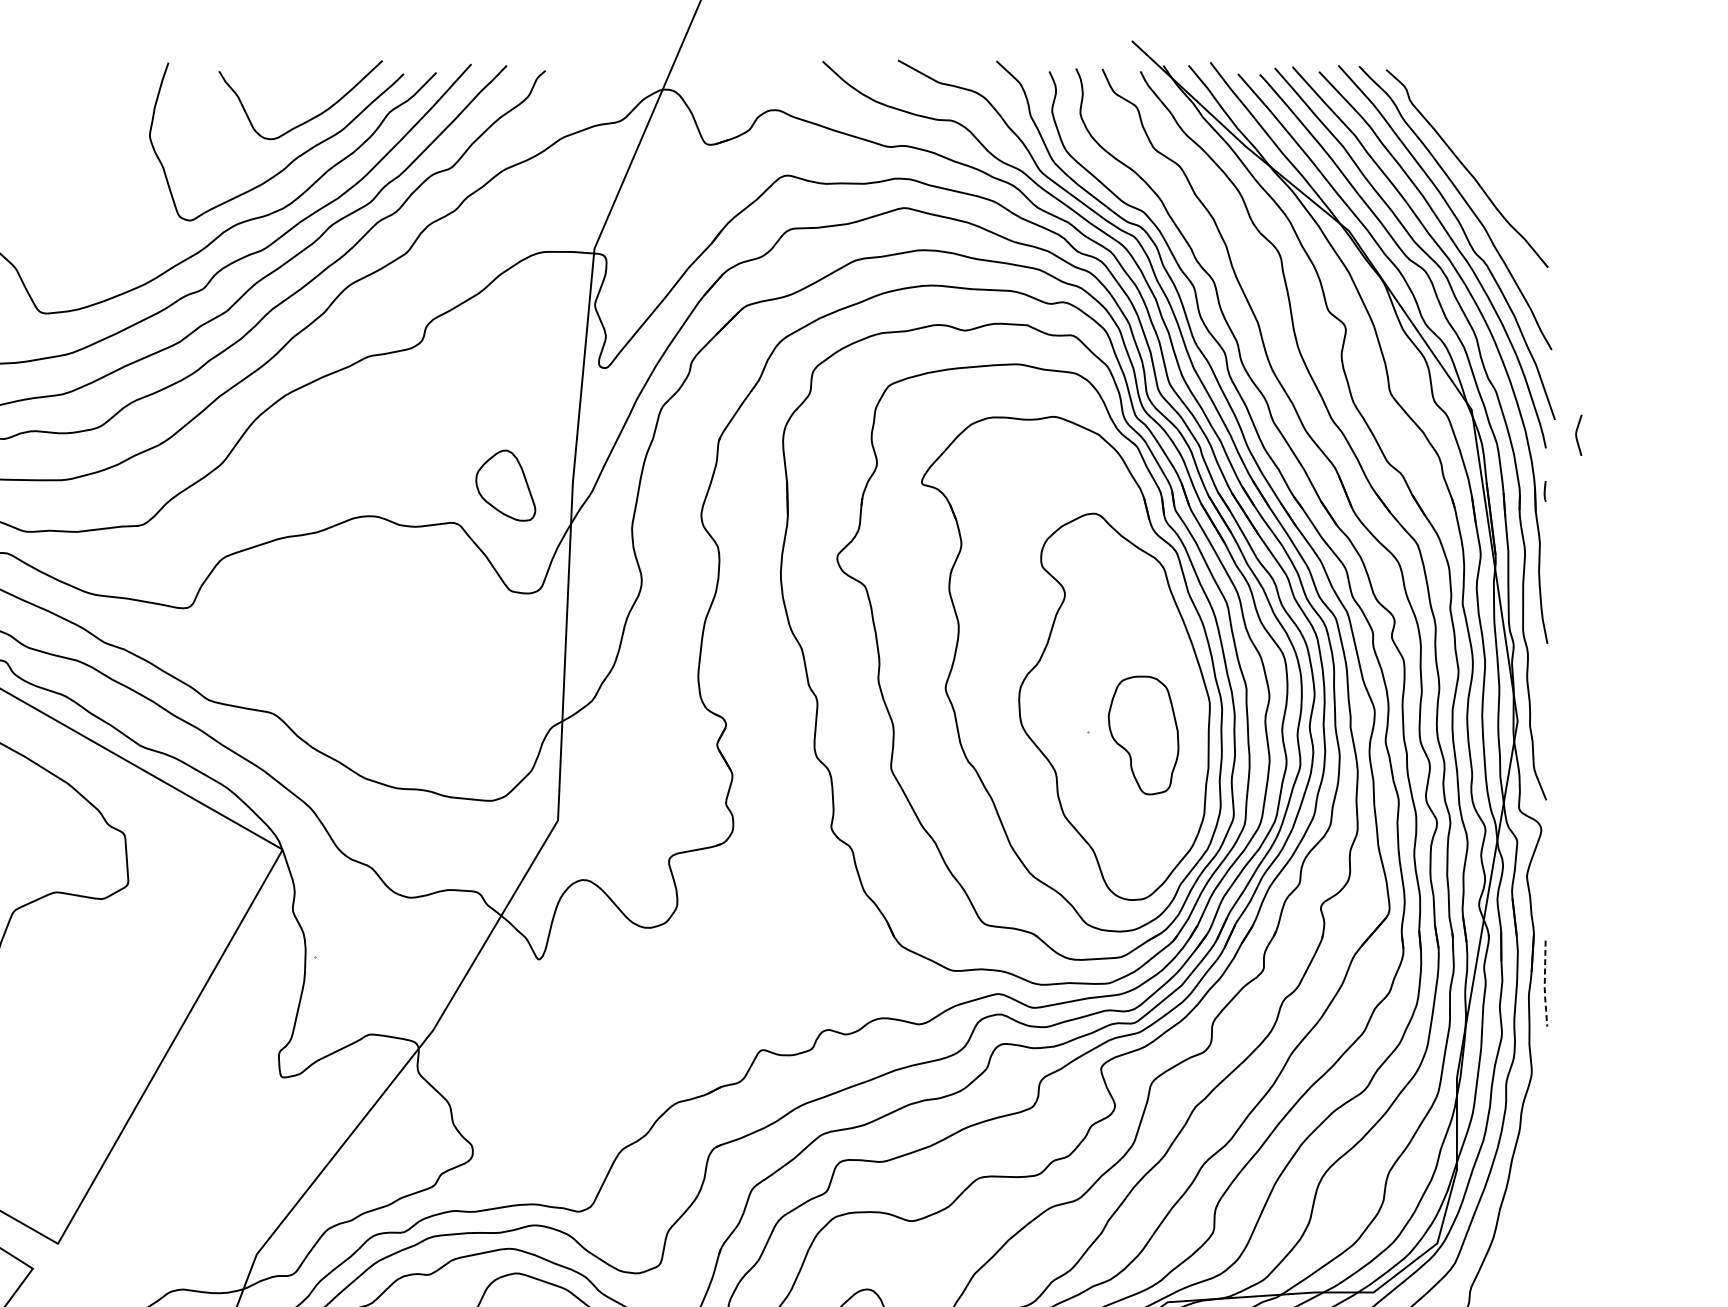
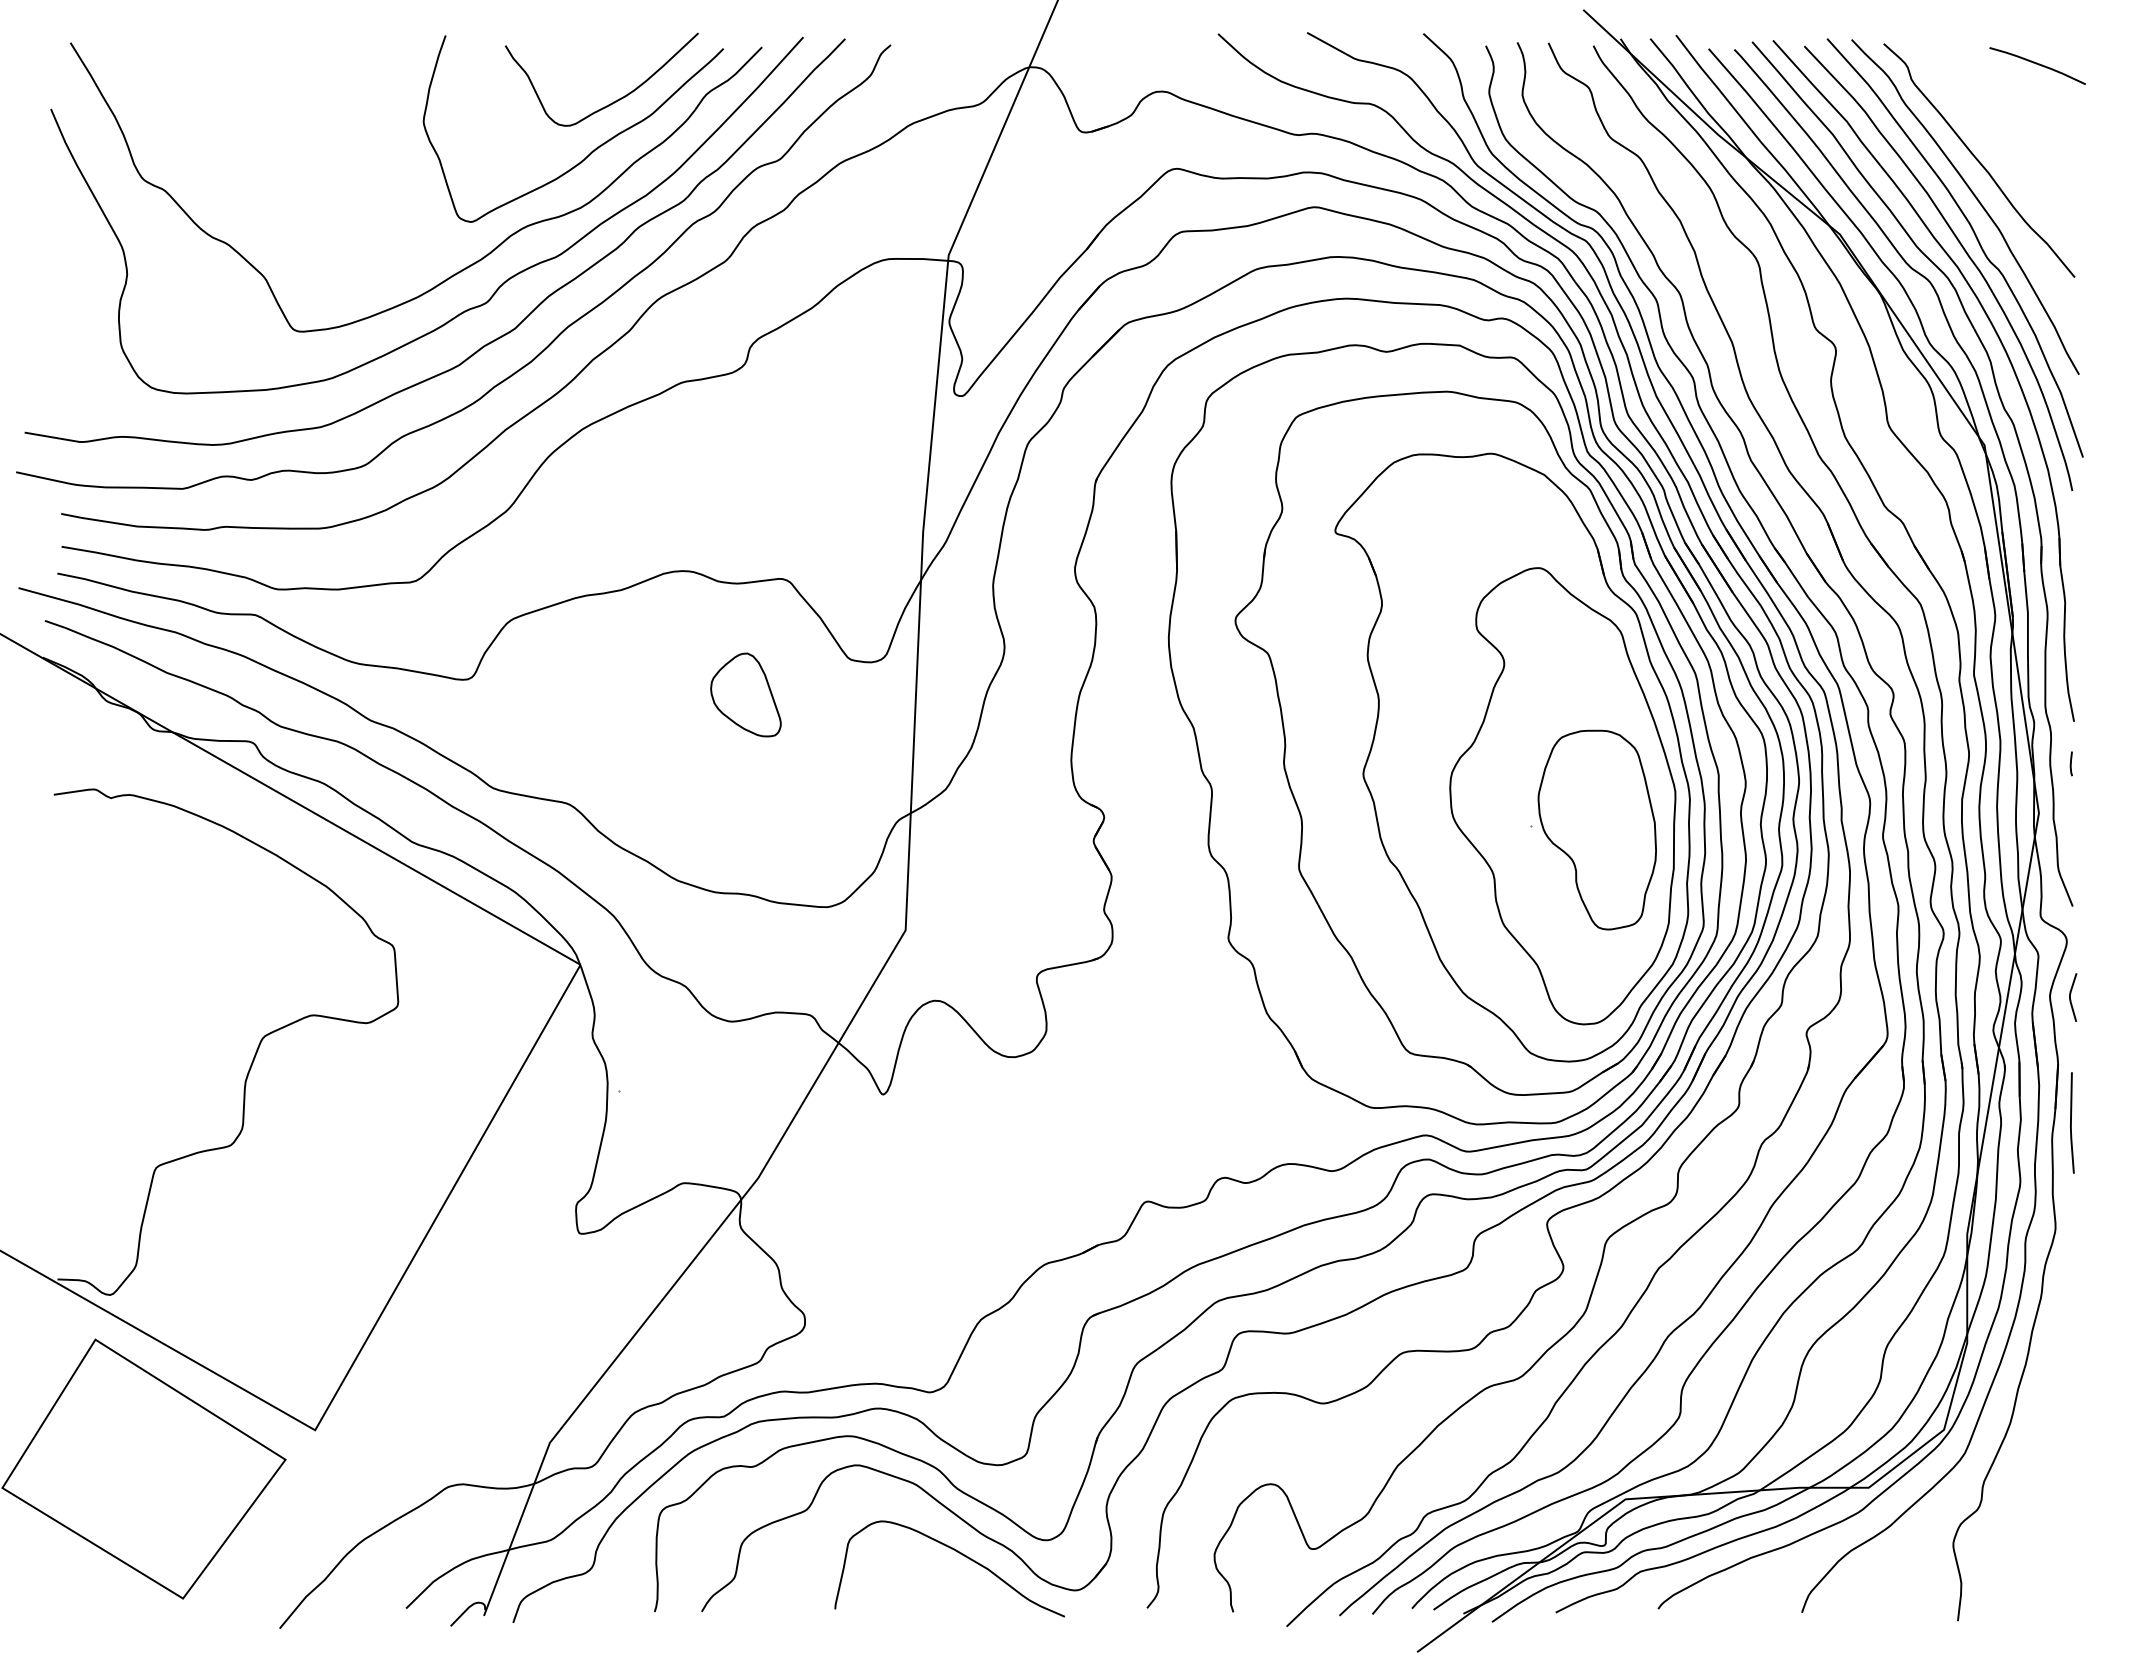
curve: (1516, 87) -> (2037, 64), added
curve: (1577, 436) -> (2071, 999), moved
part: (505, 485) -> (745, 694), moved
line: (1544, 491) -> (2070, 763), moved
part: (1143, 735) -> (1596, 829), size x1.43
line: (1544, 984) -> (2070, 1124), dashed -> solid

